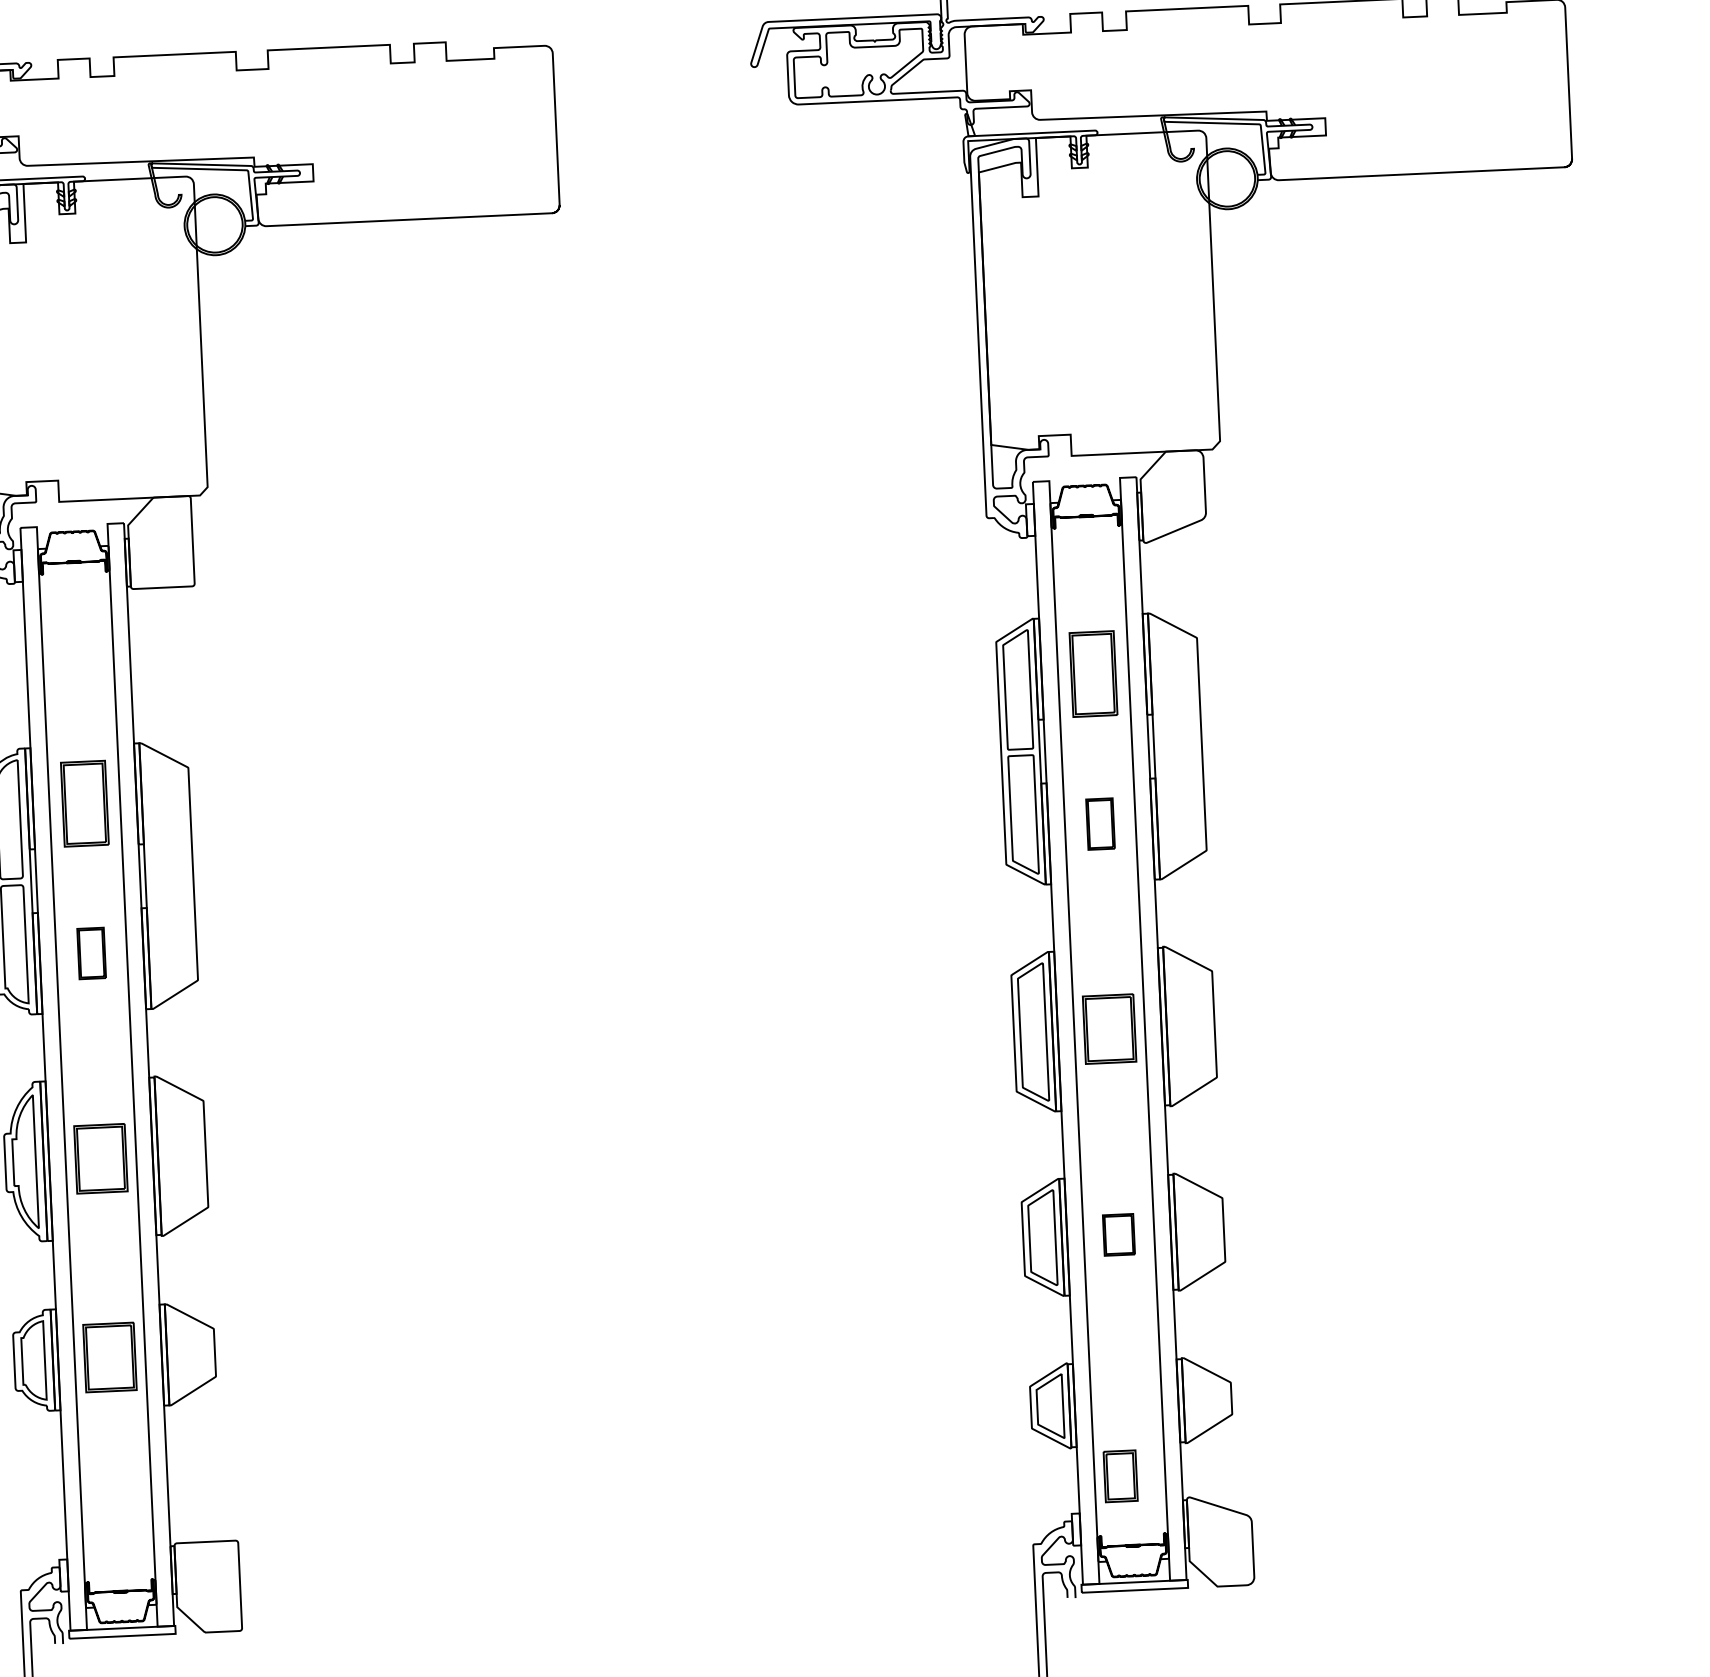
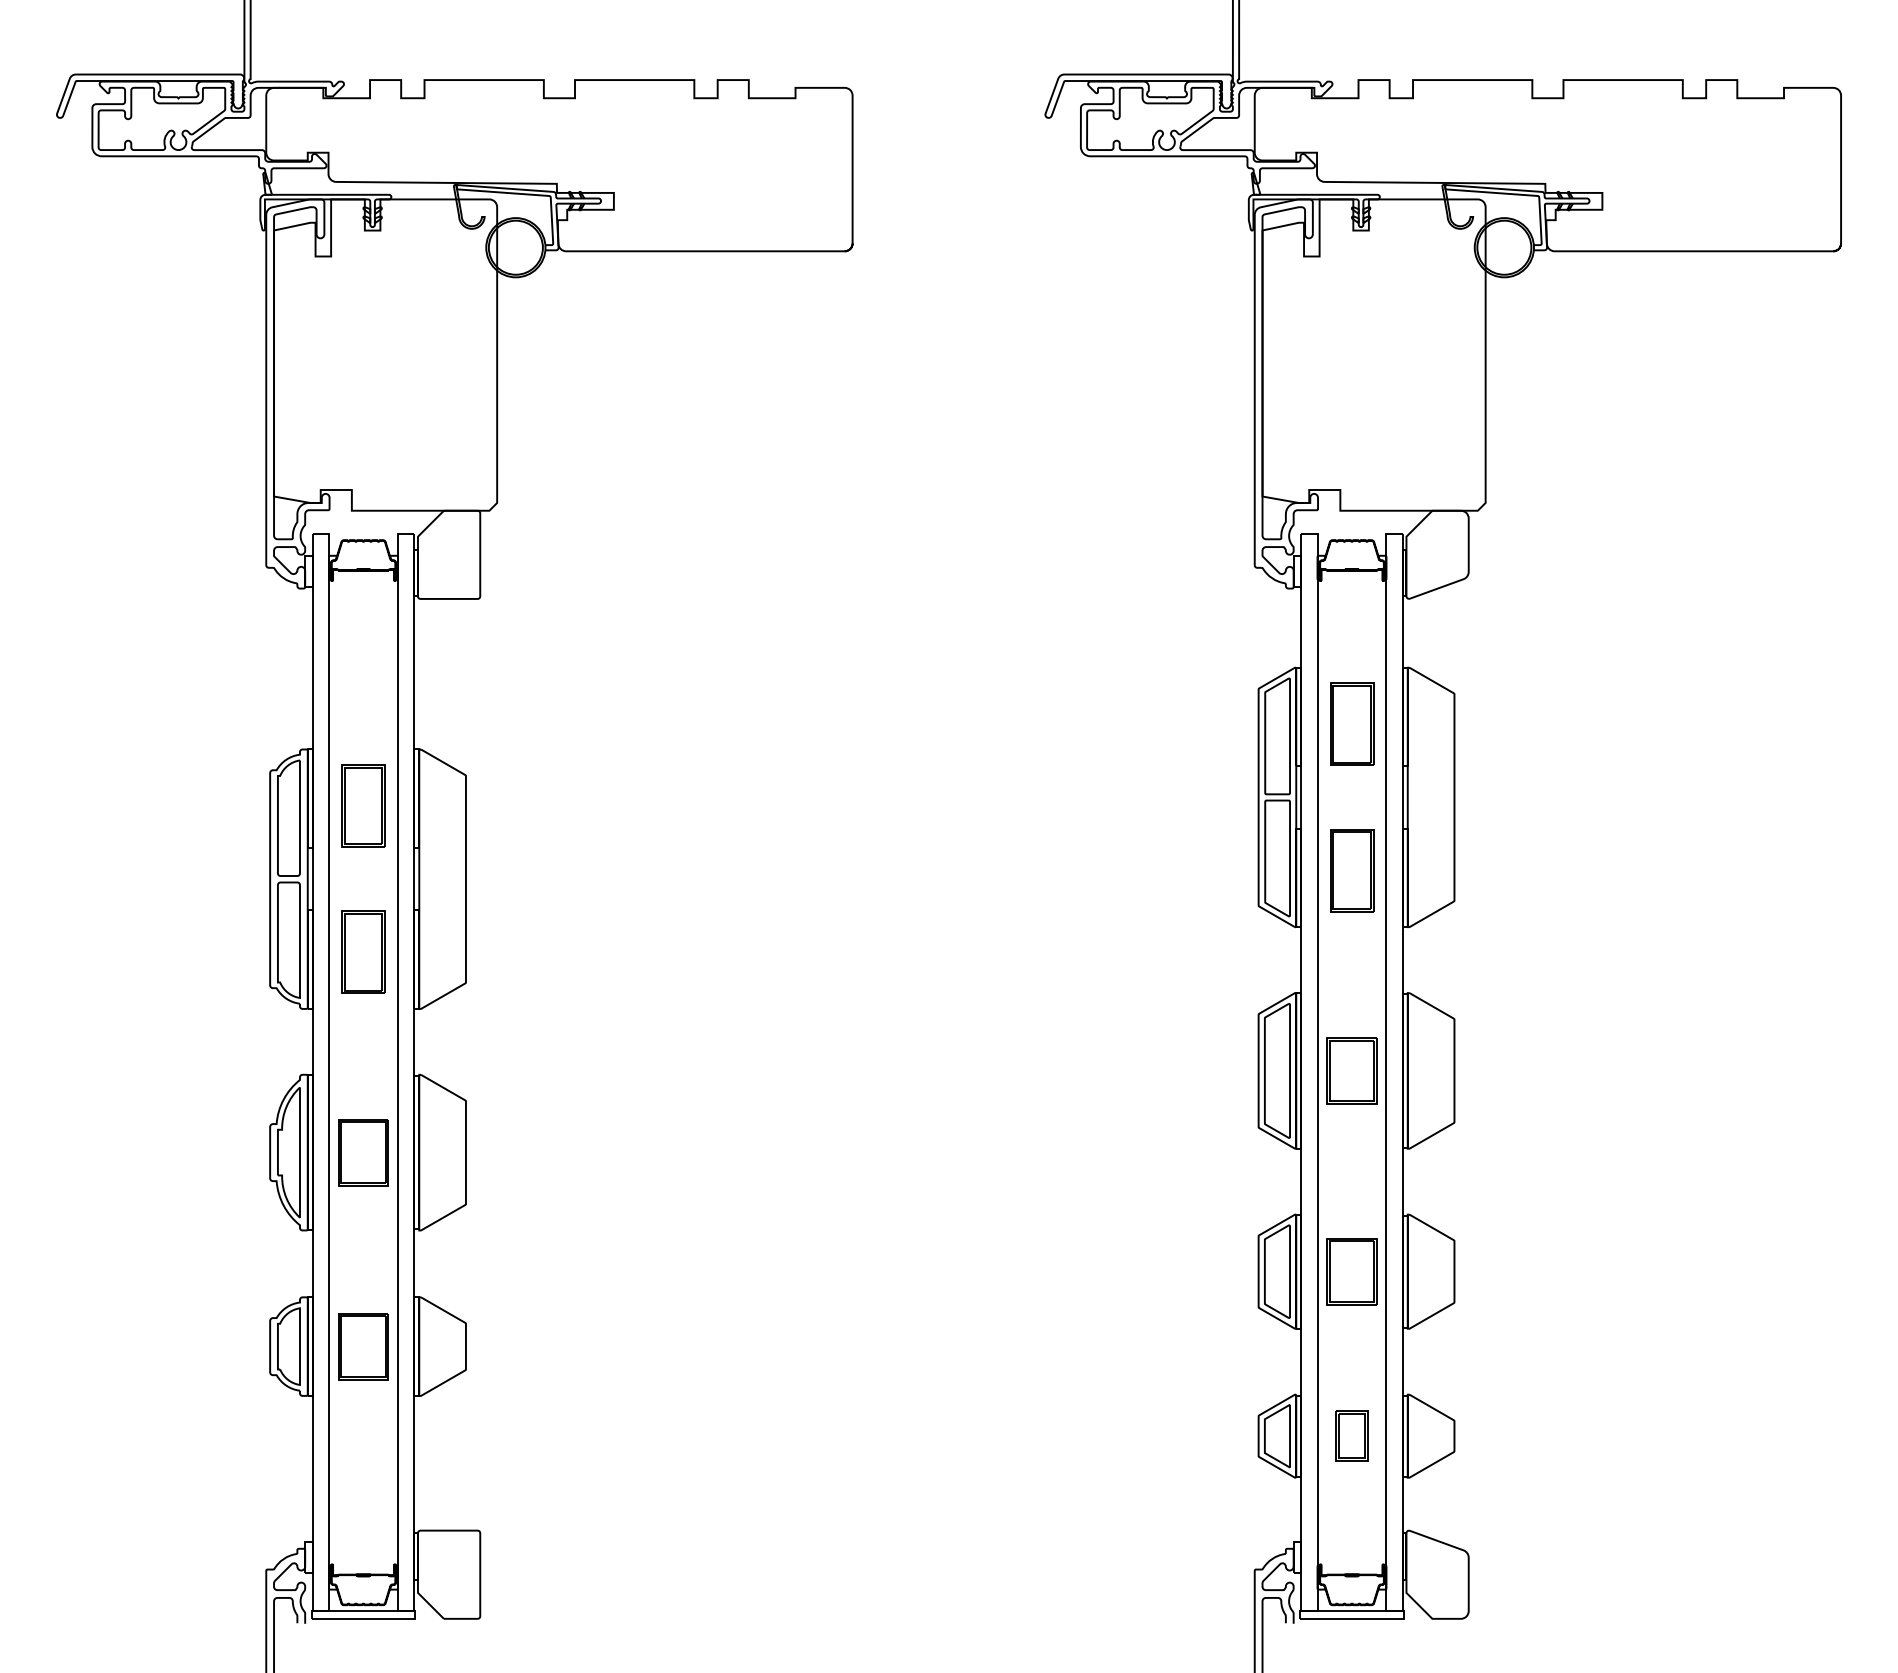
part: (1100, 823) -> (1352, 870), size x1.67
part: (91, 952) -> (363, 951), size x1.67
part: (1118, 1234) -> (1351, 1271), size x1.67
part: (1120, 1475) -> (1351, 1435), moved

